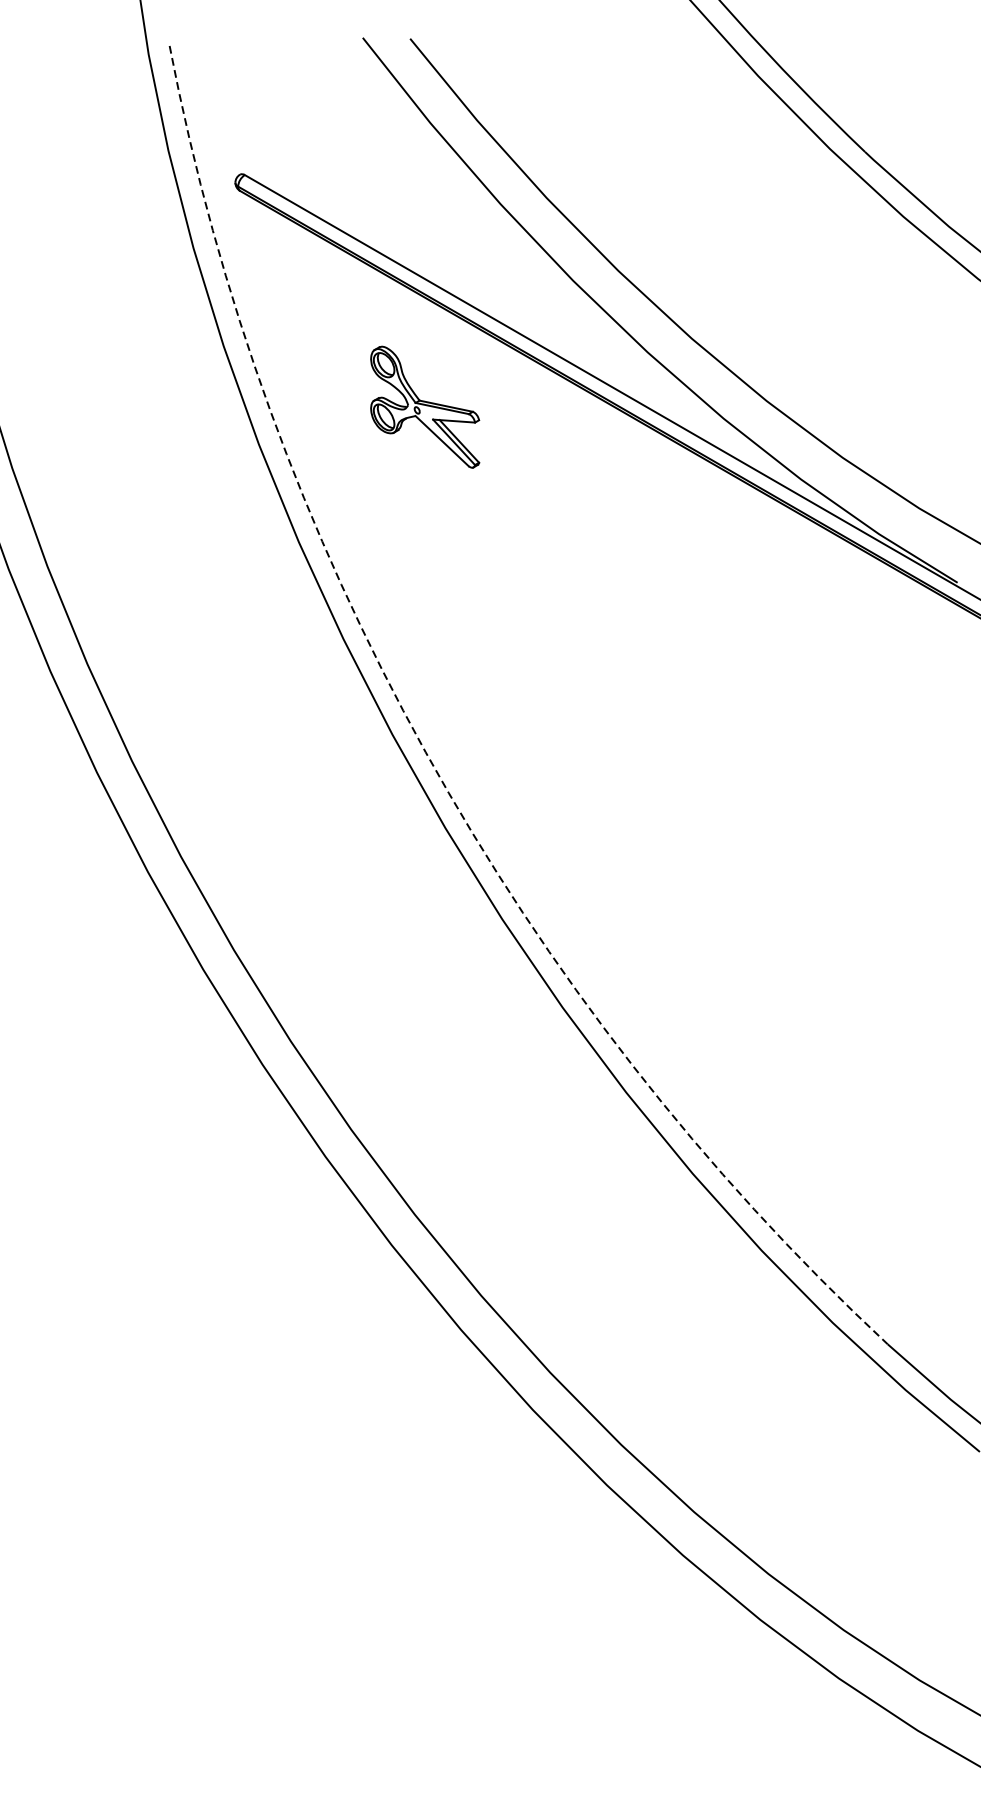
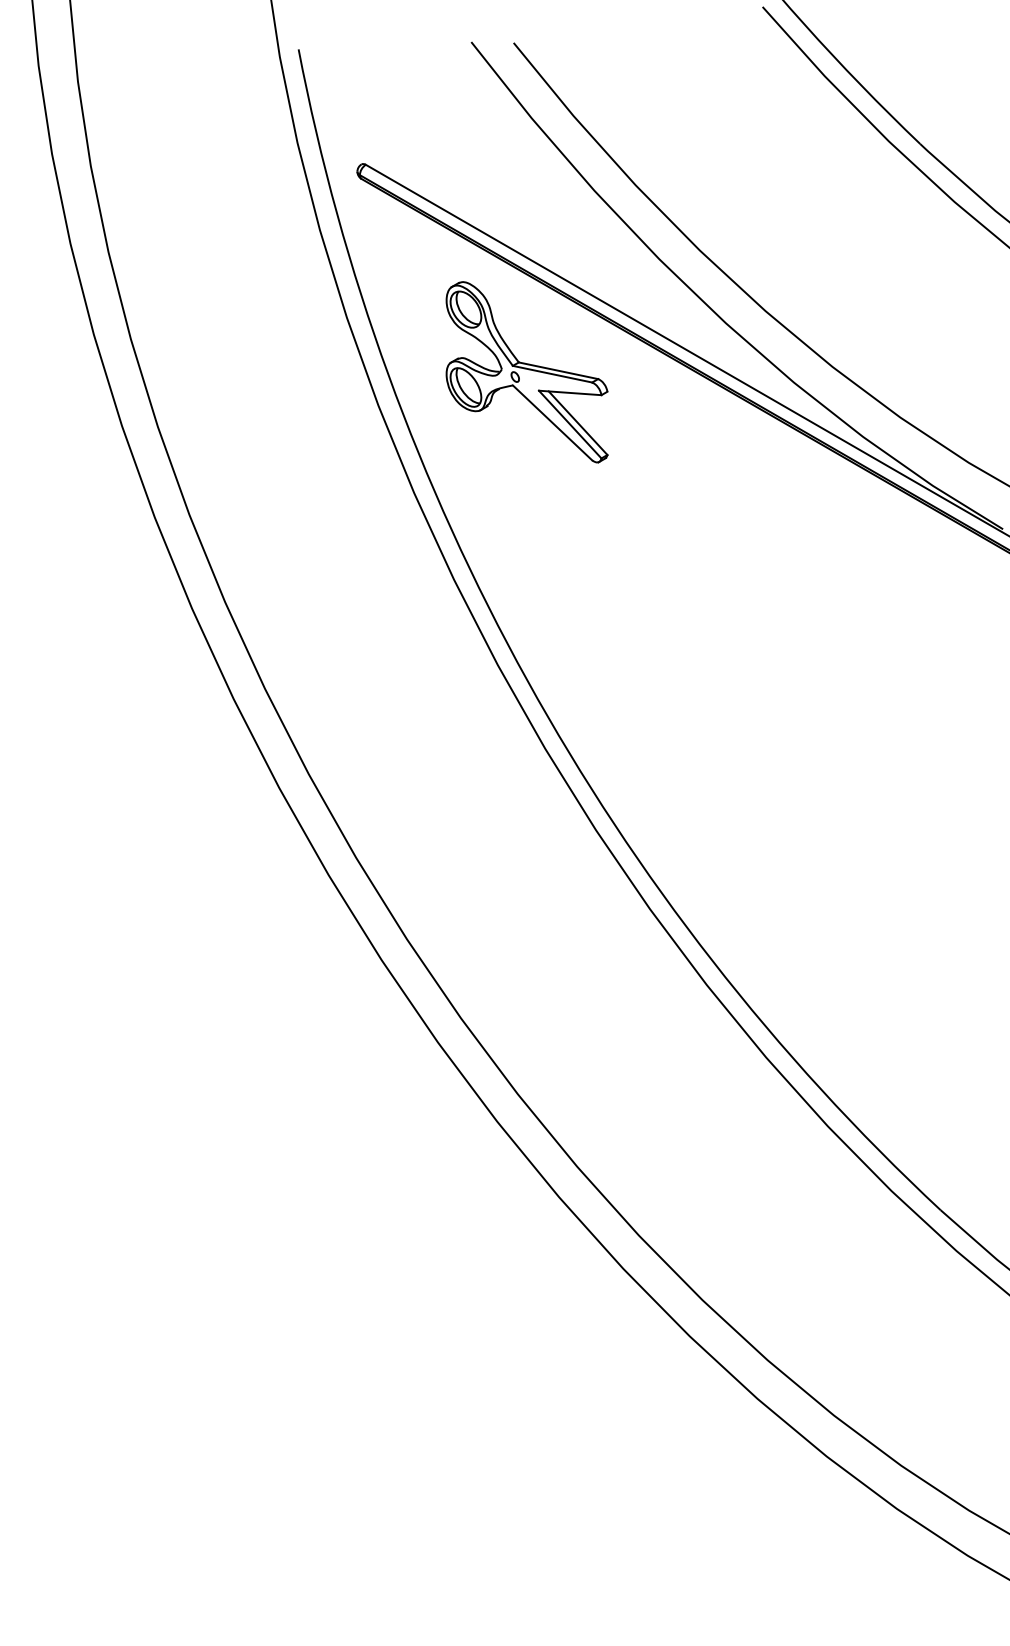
part: (424, 407) -> (526, 372), size x1.67
arc: (425, 751) -> (527, 680), dashed -> solid

